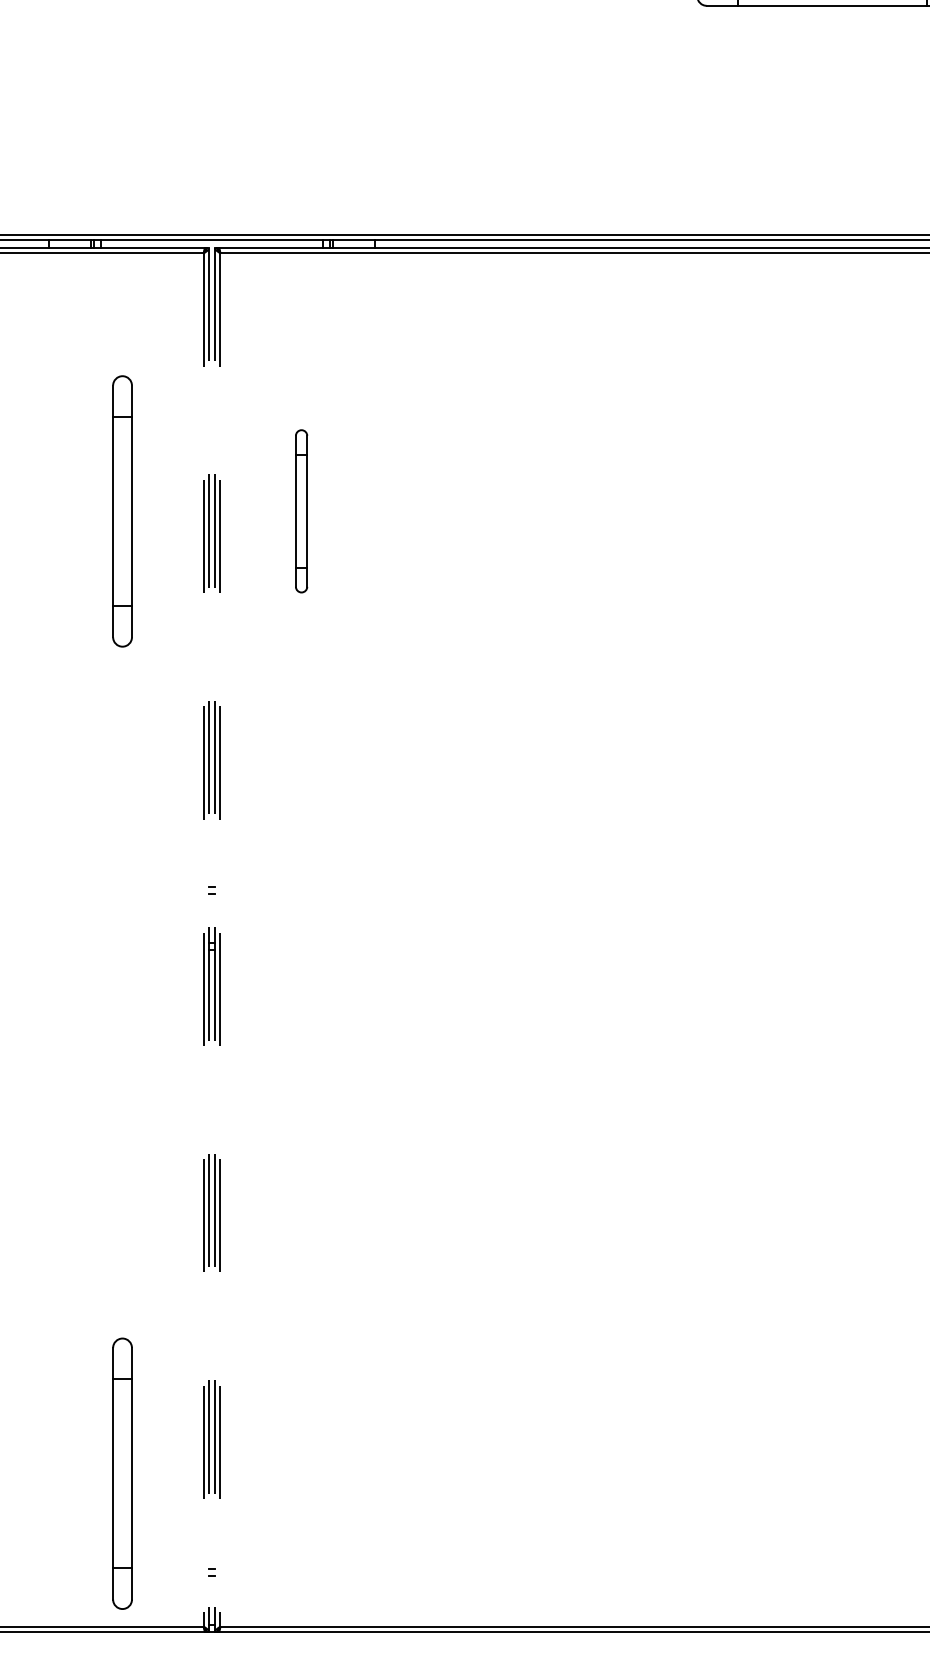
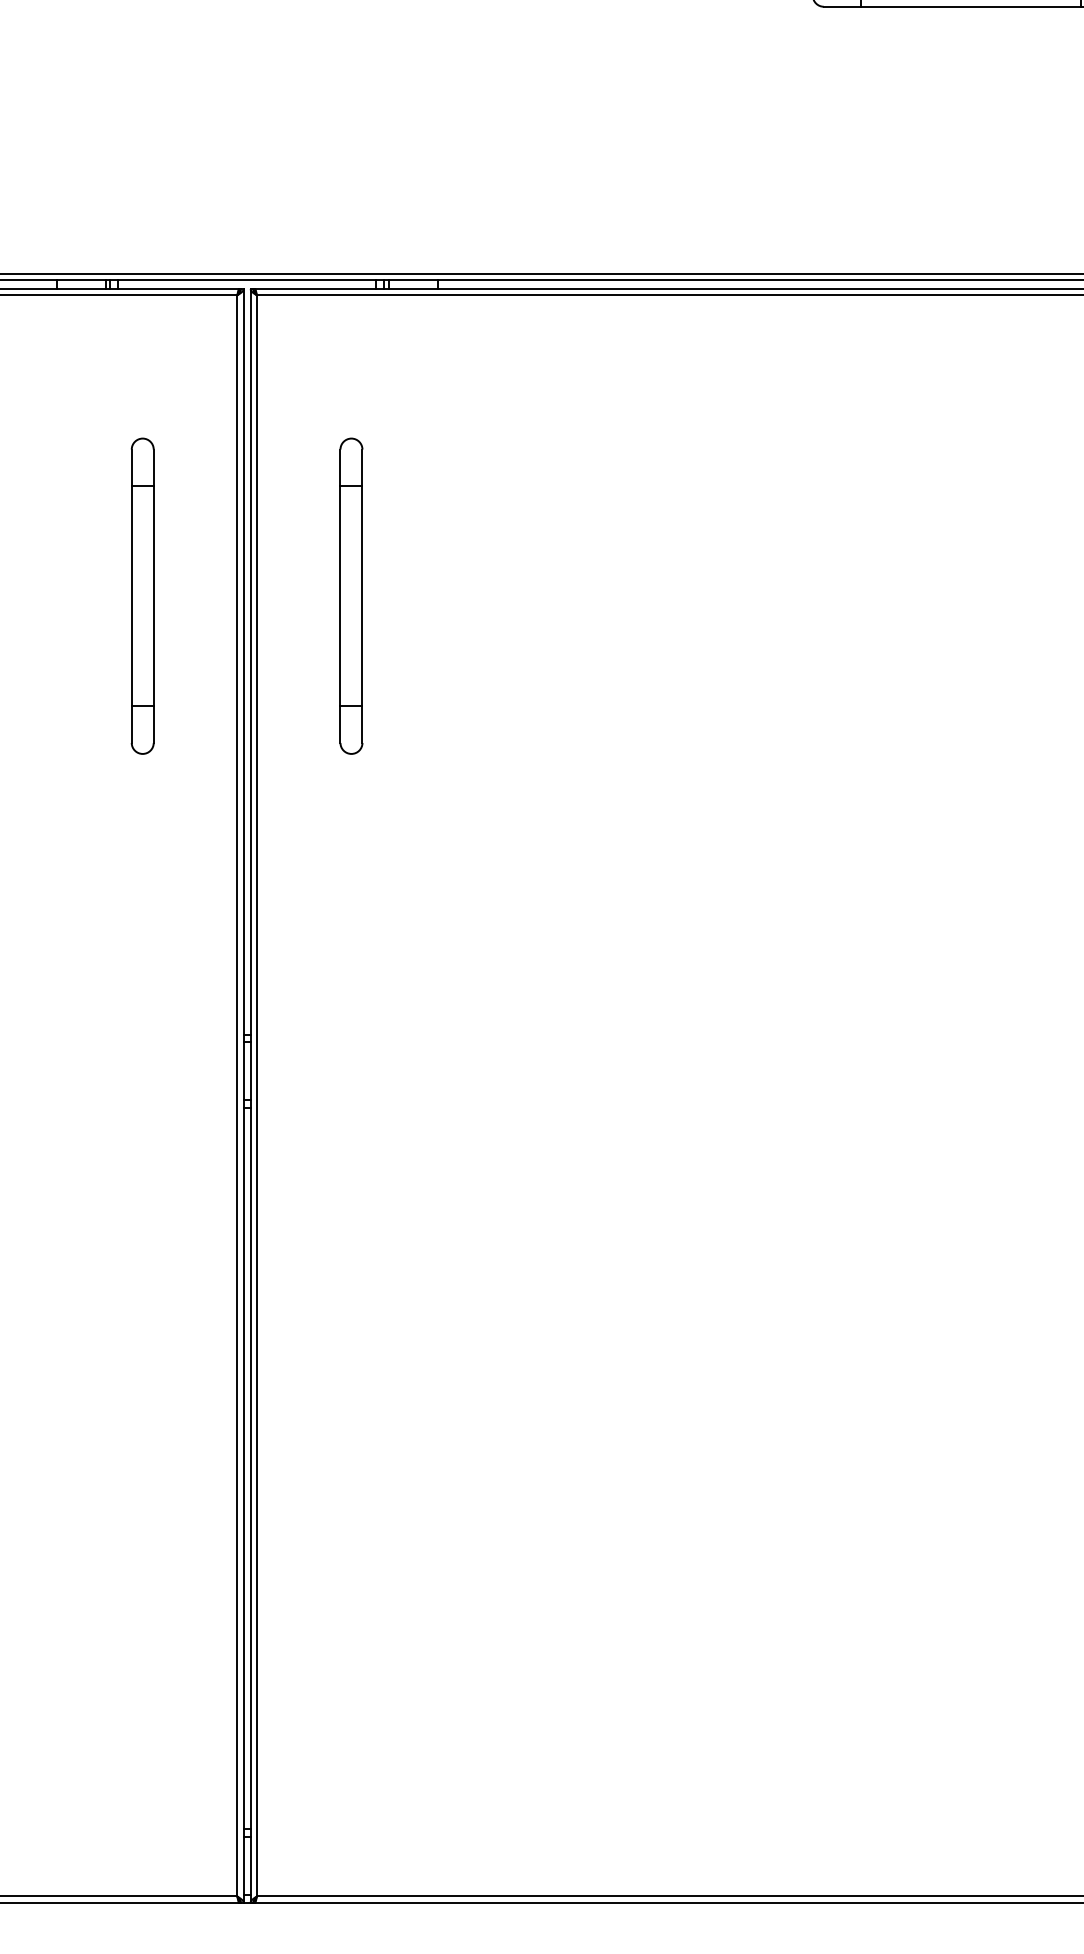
part: (301, 510) -> (351, 595), size x1.67
line: (203, 939) -> (237, 1095), dashed -> solid
line: (208, 939) -> (243, 1095), dashed -> solid
line: (214, 939) -> (250, 1095), dashed -> solid
line: (220, 939) -> (256, 1095), dashed -> solid
part: (122, 1473) -> (142, 1717), removed

